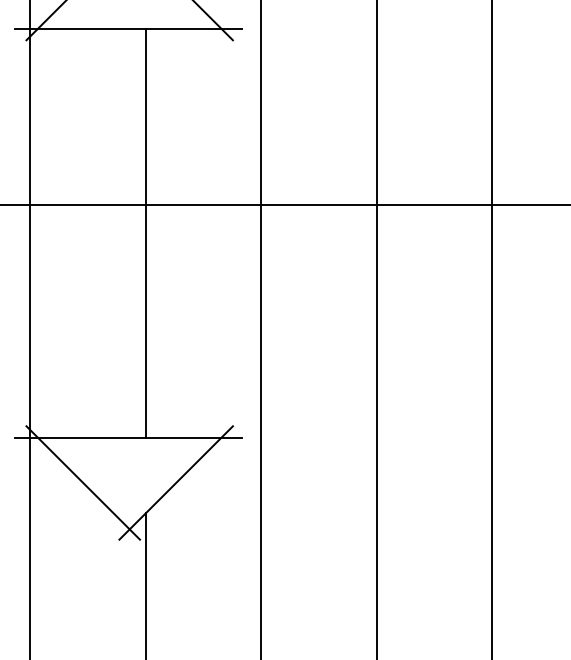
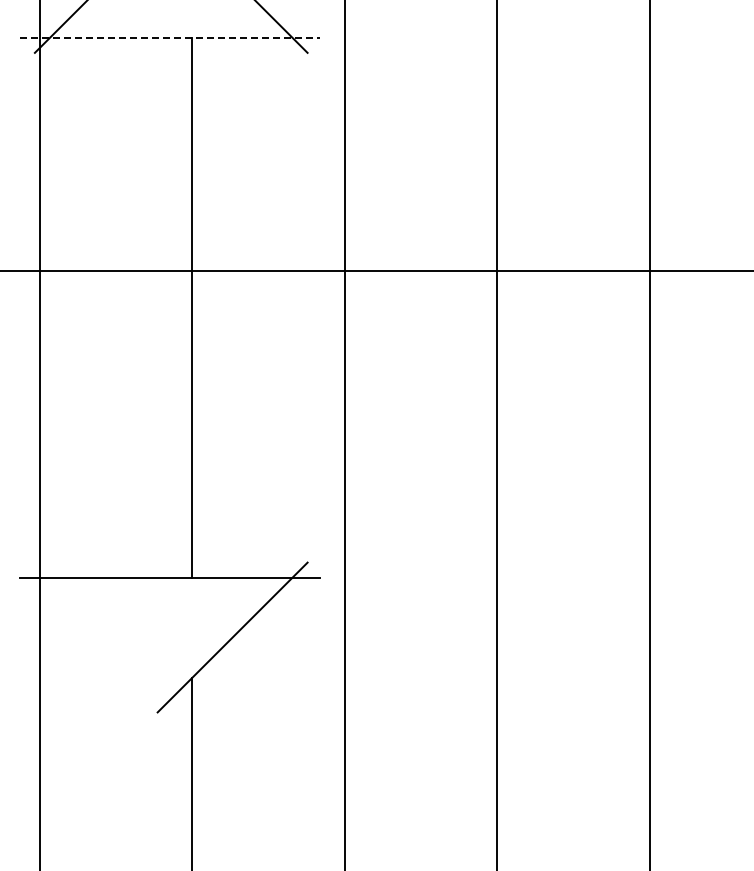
line: (128, 28) -> (169, 37), solid -> dashed
line: (82, 482) -> (109, 637), removed

